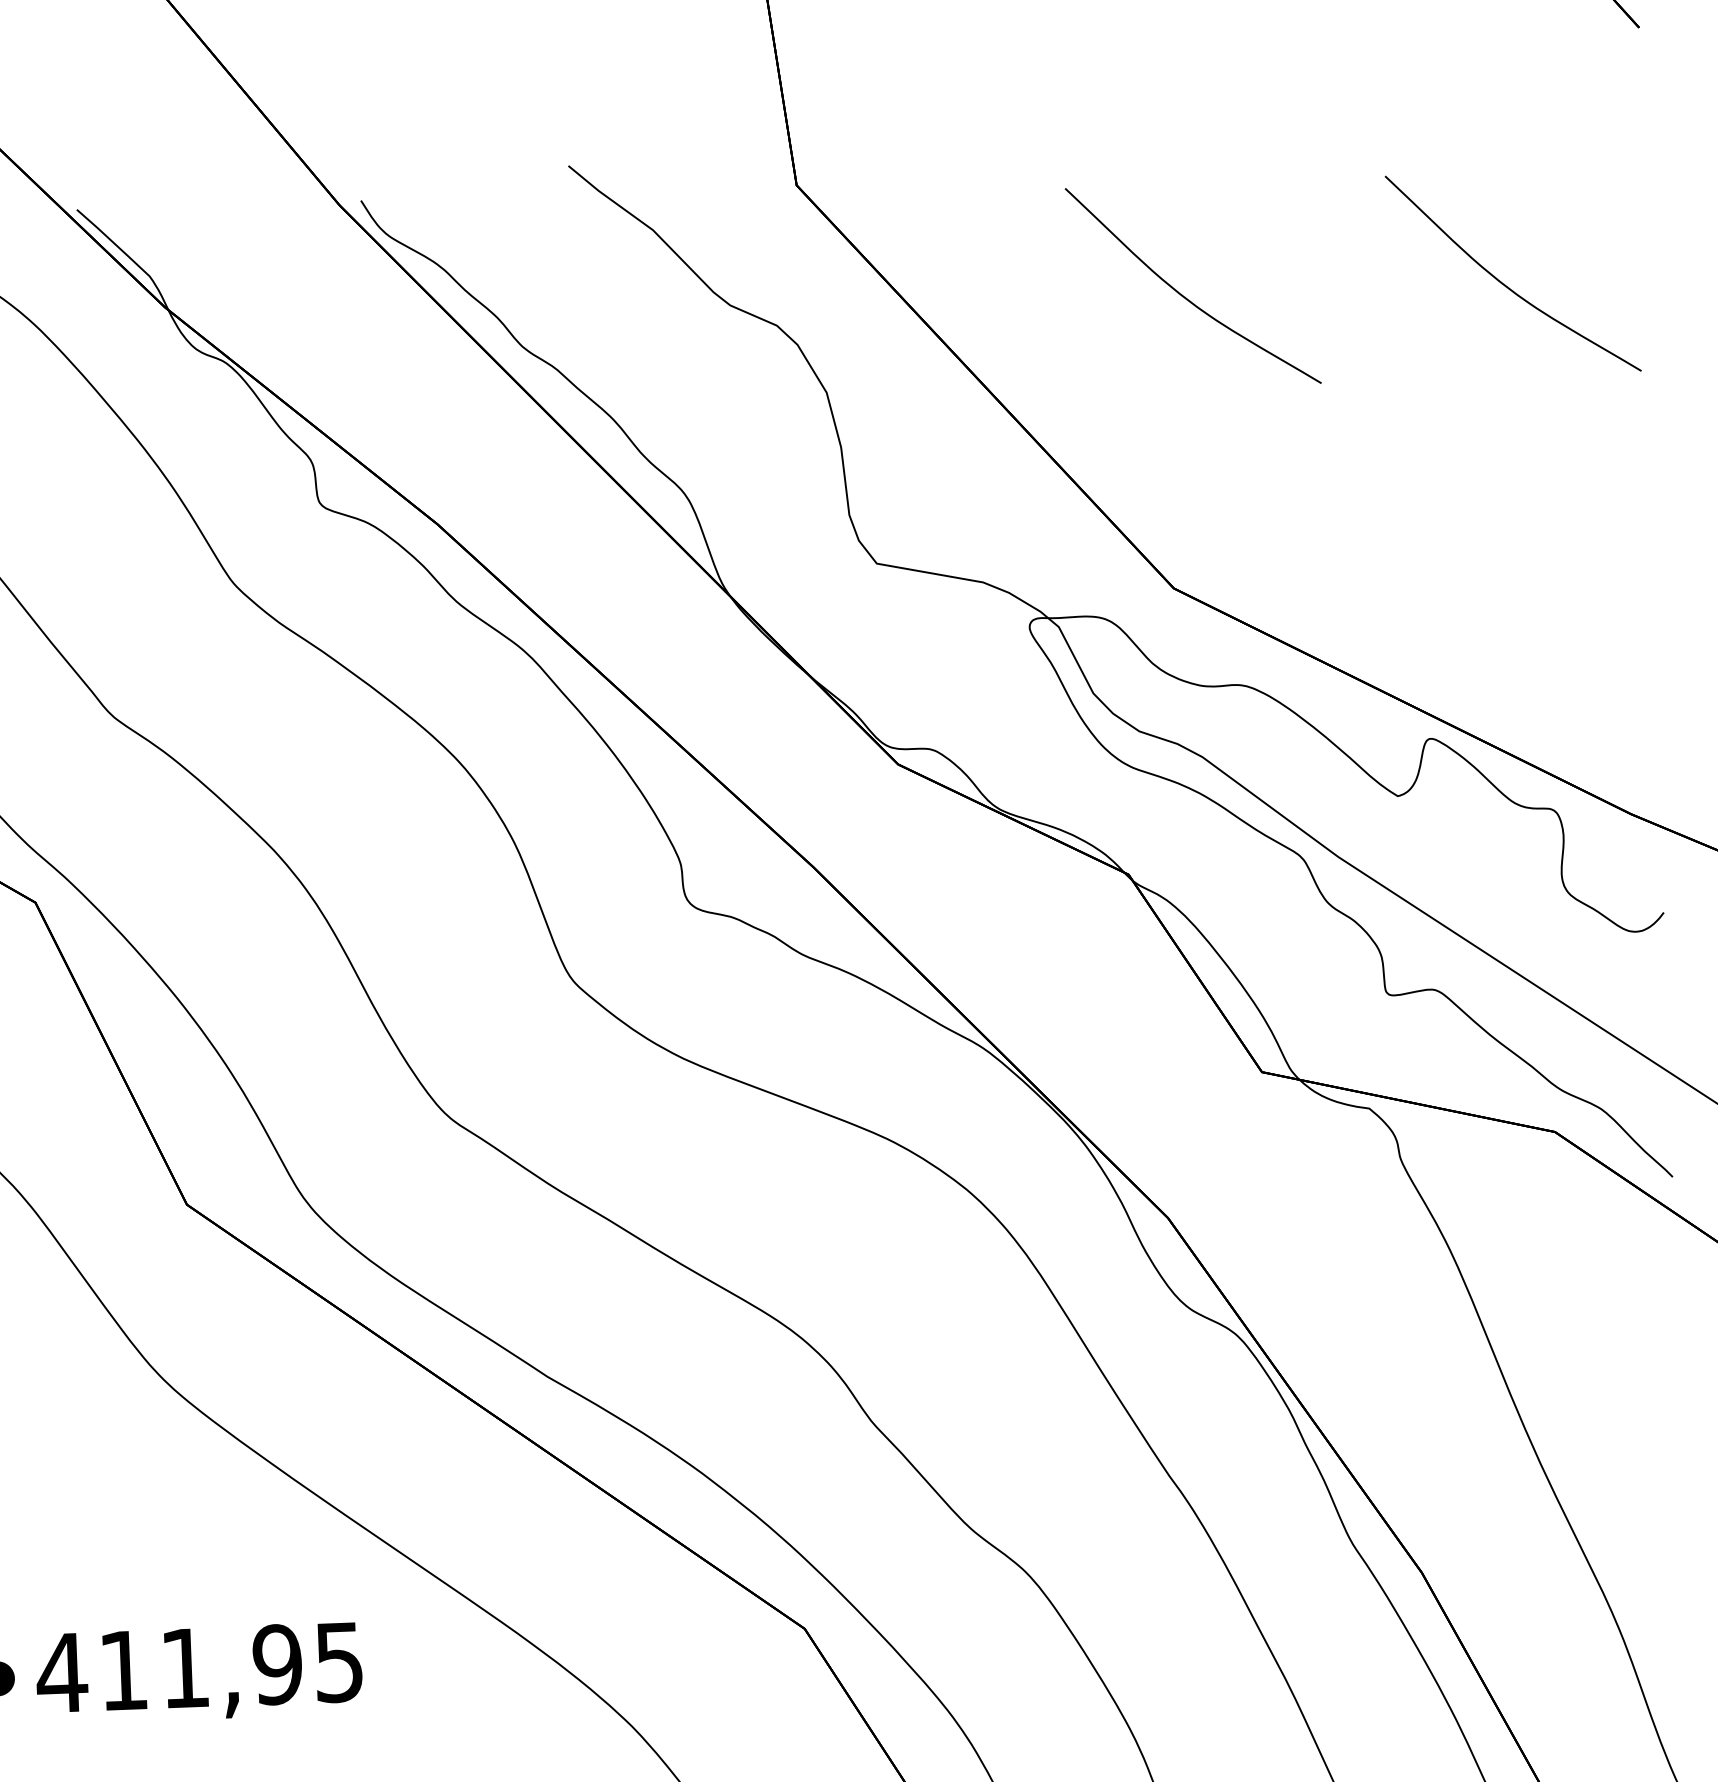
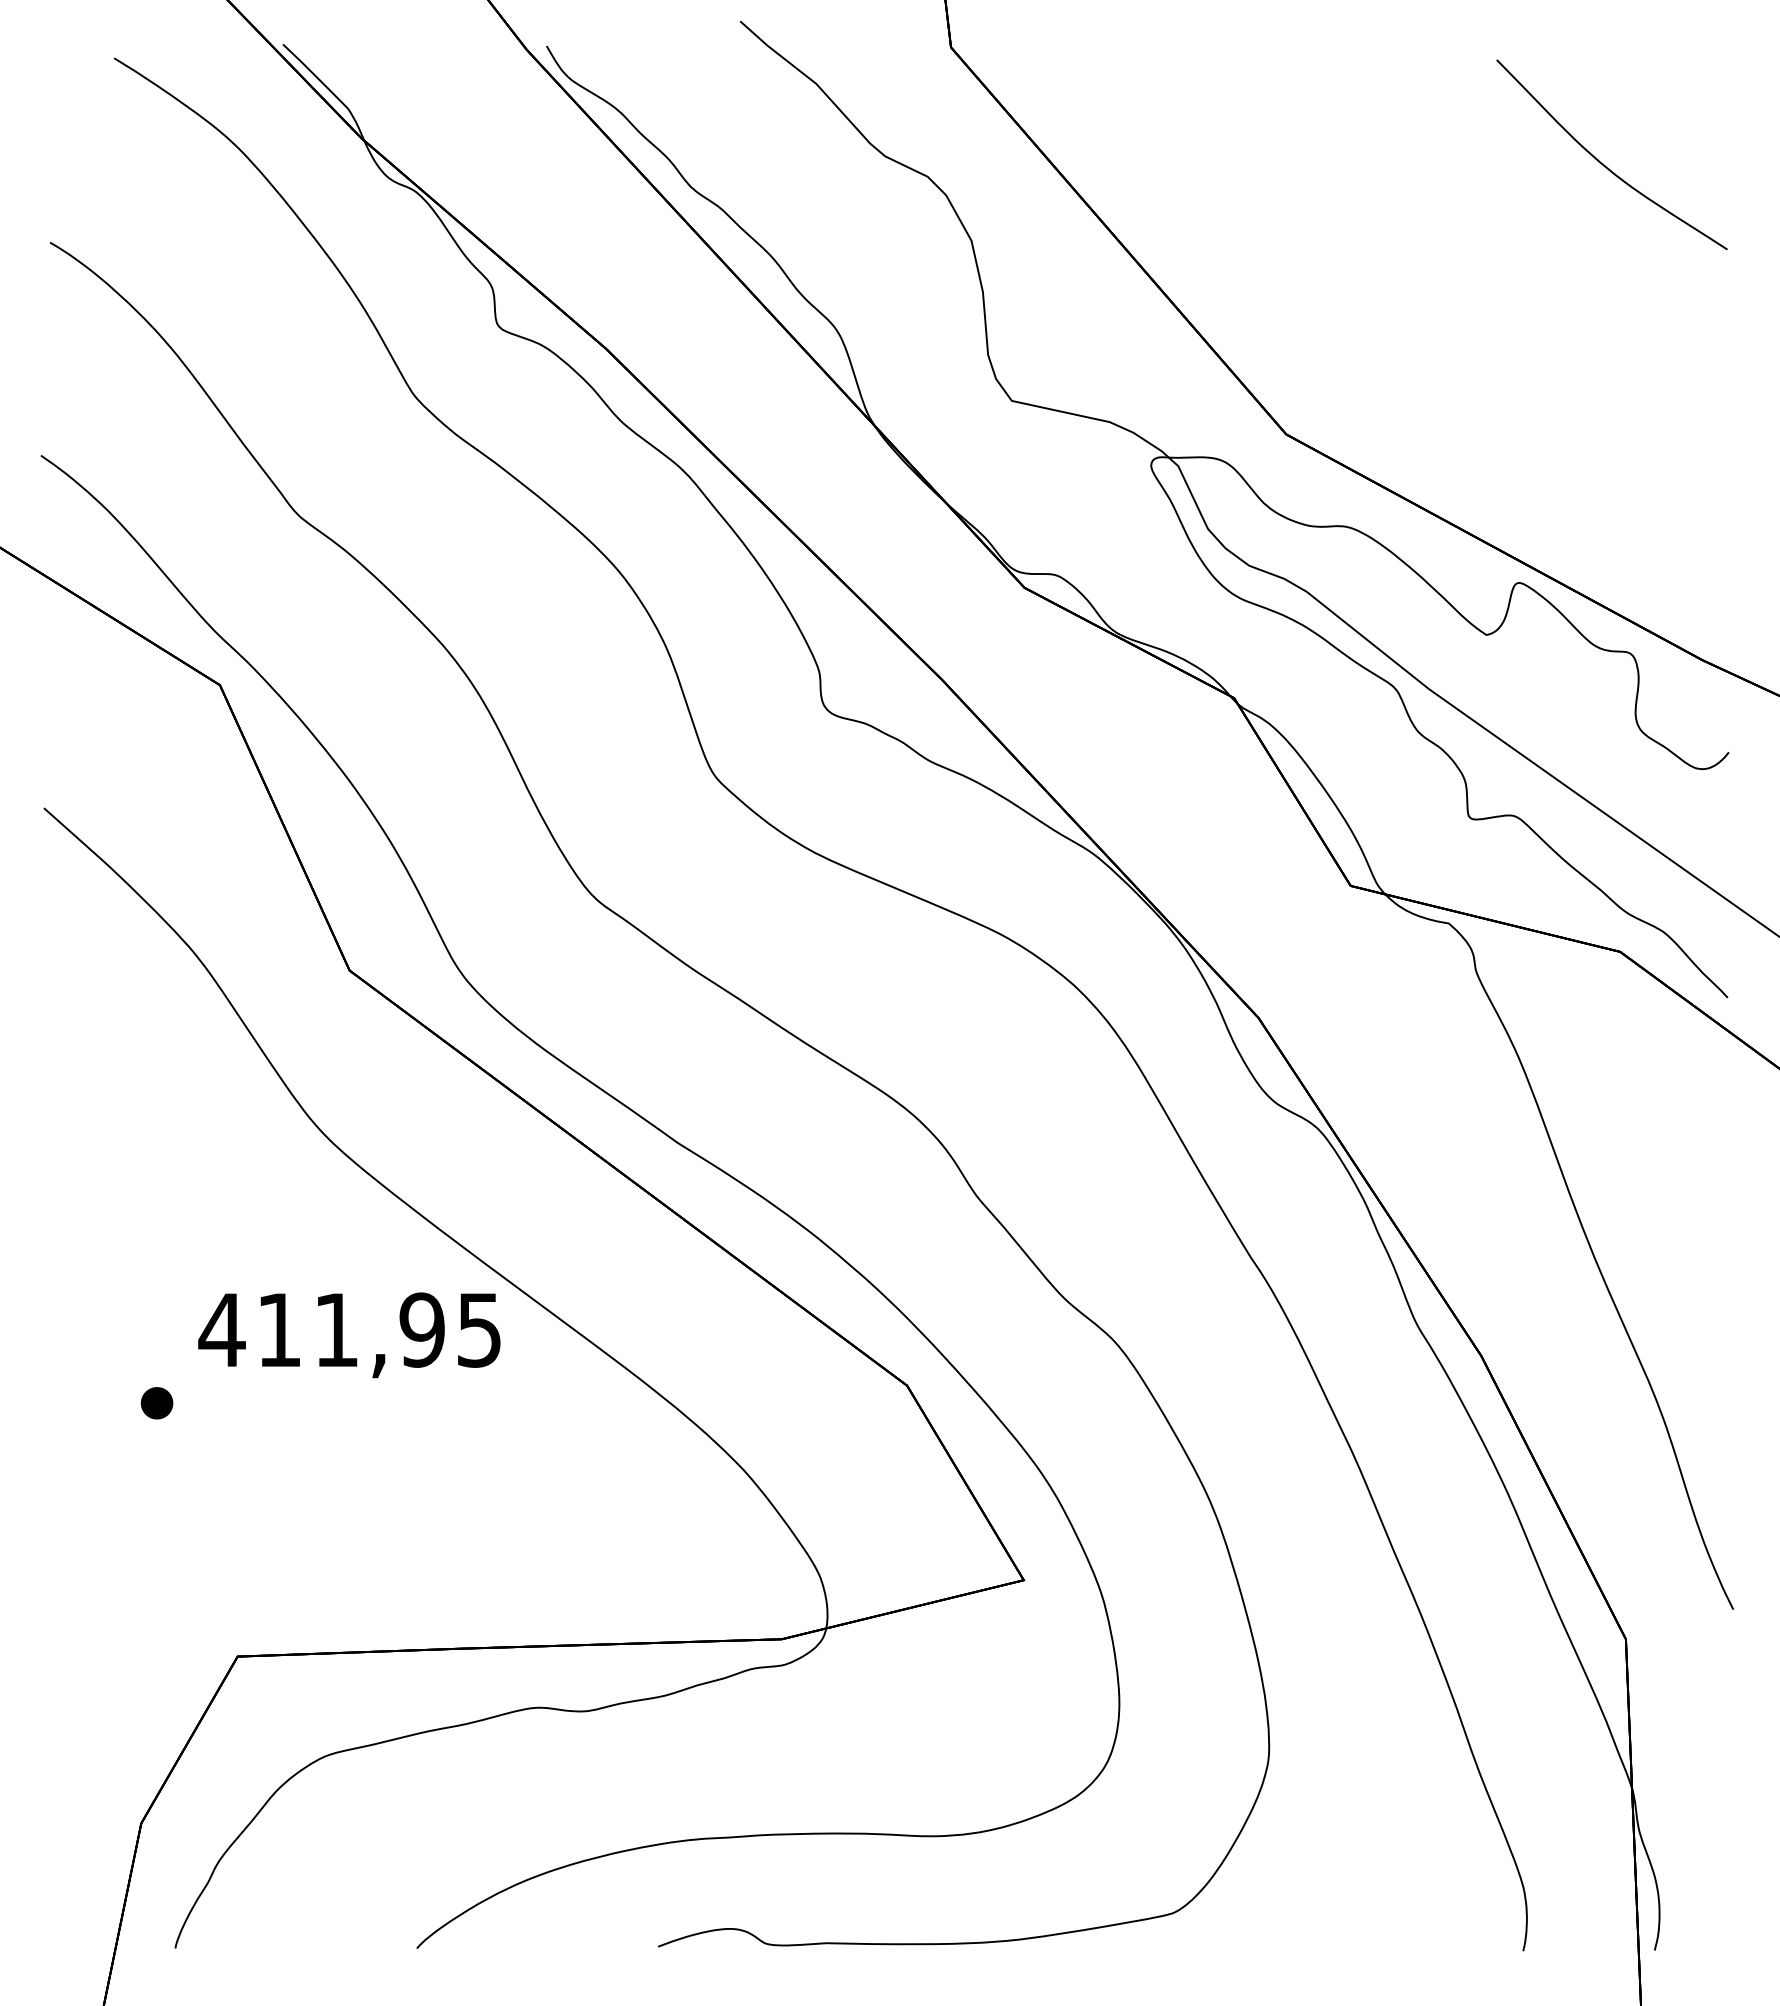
curve: (1184, 295) -> (1306, 163), removed
text: (199, 1673) -> (349, 1335), moved

